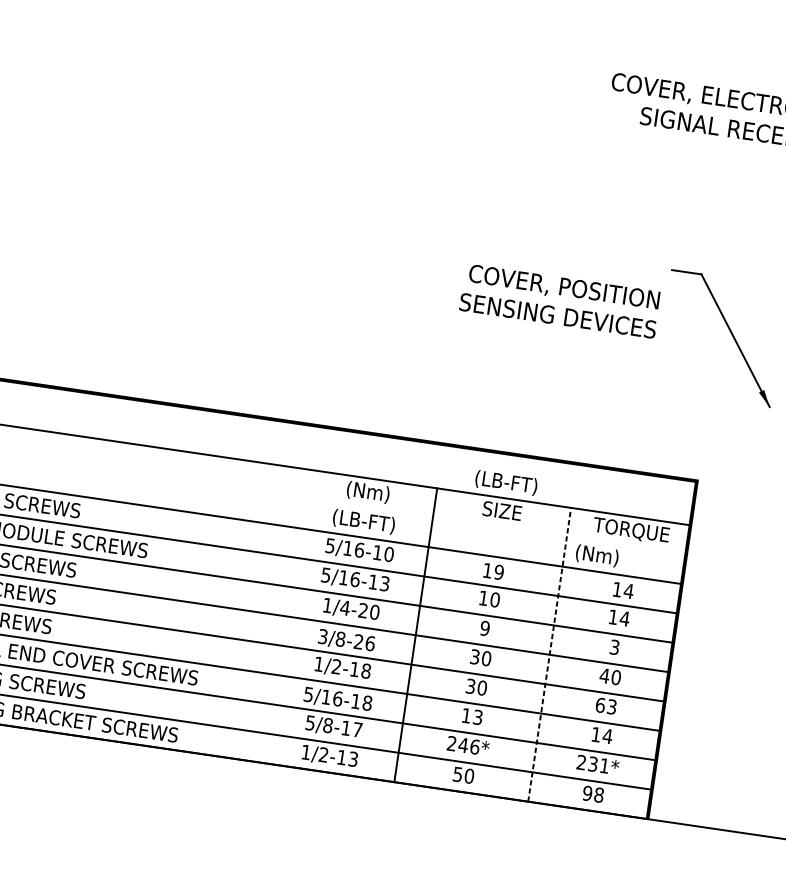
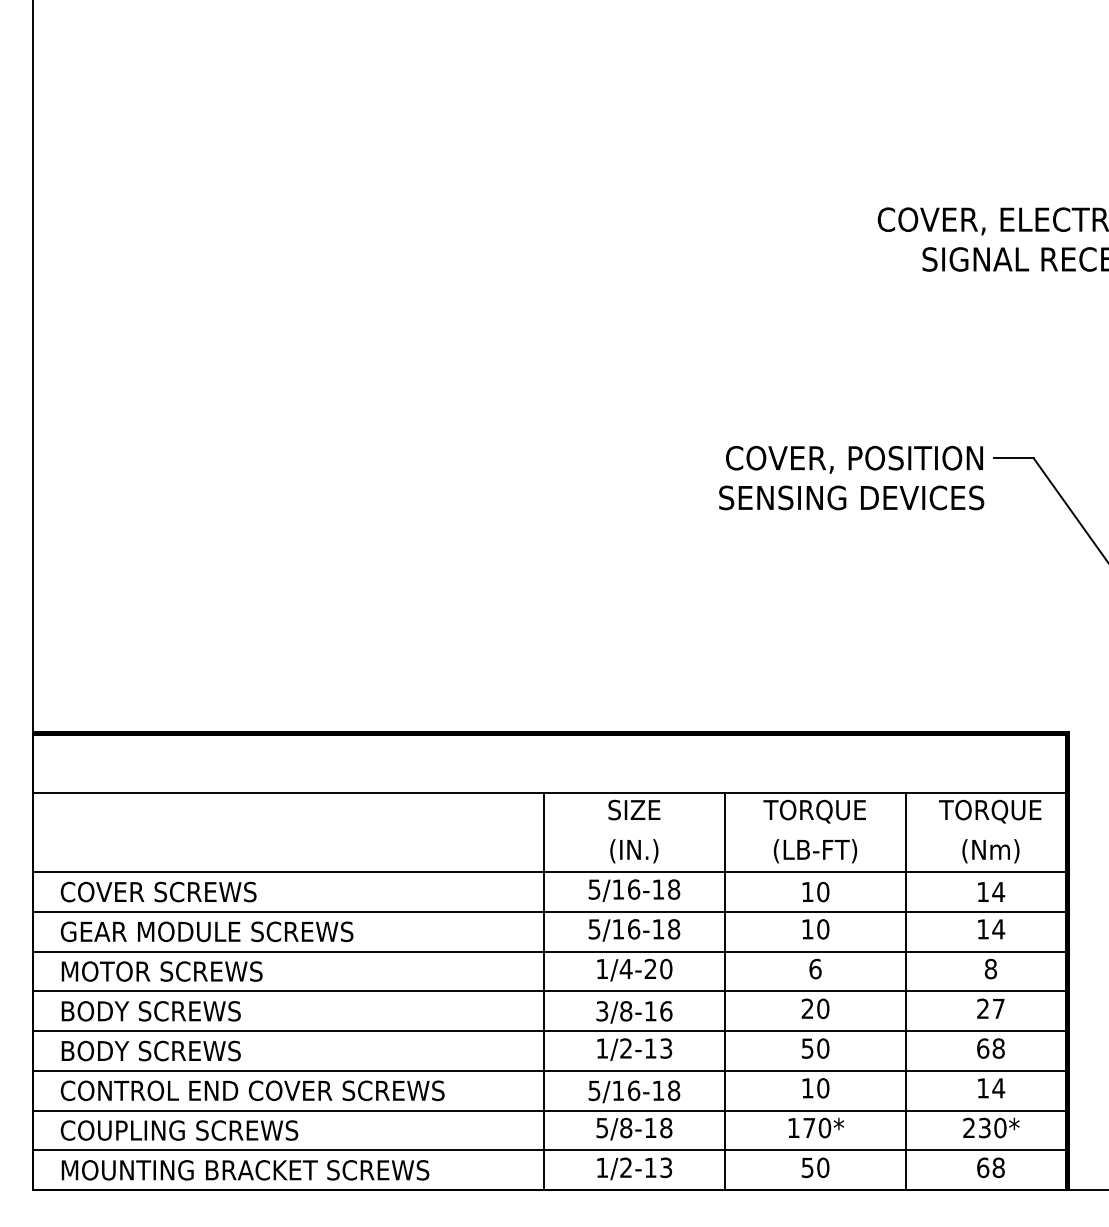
text: (560, 300) -> (851, 477), moved
text: (506, 483) -> (815, 851), moved
text: (367, 492) -> (633, 811), (Nm) -> SIZE
text: (501, 511) -> (814, 811), SIZE -> TORQUE
text: (363, 521) -> (633, 851), (LB-FT) -> (IN.)
text: (389, 554) -> (674, 889), 5/16-10 -> 5/16-18
text: (596, 556) -> (990, 851), moved
text: (499, 572) -> (823, 892), 19 -> 10
text: (385, 584) -> (674, 929), 5/16-13 -> 5/16-18
line: (281, 615) -> (543, 991), added
text: (485, 628) -> (815, 968), 9 -> 6
text: (358, 642) -> (650, 1011), 3/8-26 -> 3/8-16
text: (614, 646) -> (990, 968), 3 -> 8
line: (549, 654) -> (906, 991), dashed -> solid
text: (474, 657) -> (807, 1009), 30 -> 20
text: (366, 671) -> (666, 1048), 1/2-18 -> 1/2-13
text: (610, 676) -> (990, 1008), 40 -> 27
text: (470, 686) -> (807, 1048), 30 -> 50
text: (611, 706) -> (998, 1048), 63 -> 68
text: (478, 717) -> (823, 1088), 13 -> 10
text: (357, 729) -> (666, 1127), 5/8-17 -> 5/8-18
text: (463, 744) -> (809, 1127), 246* -> 170*
text: (604, 765) -> (1000, 1127), 231* -> 230*
text: (587, 793) -> (983, 1167), 98 -> 68

